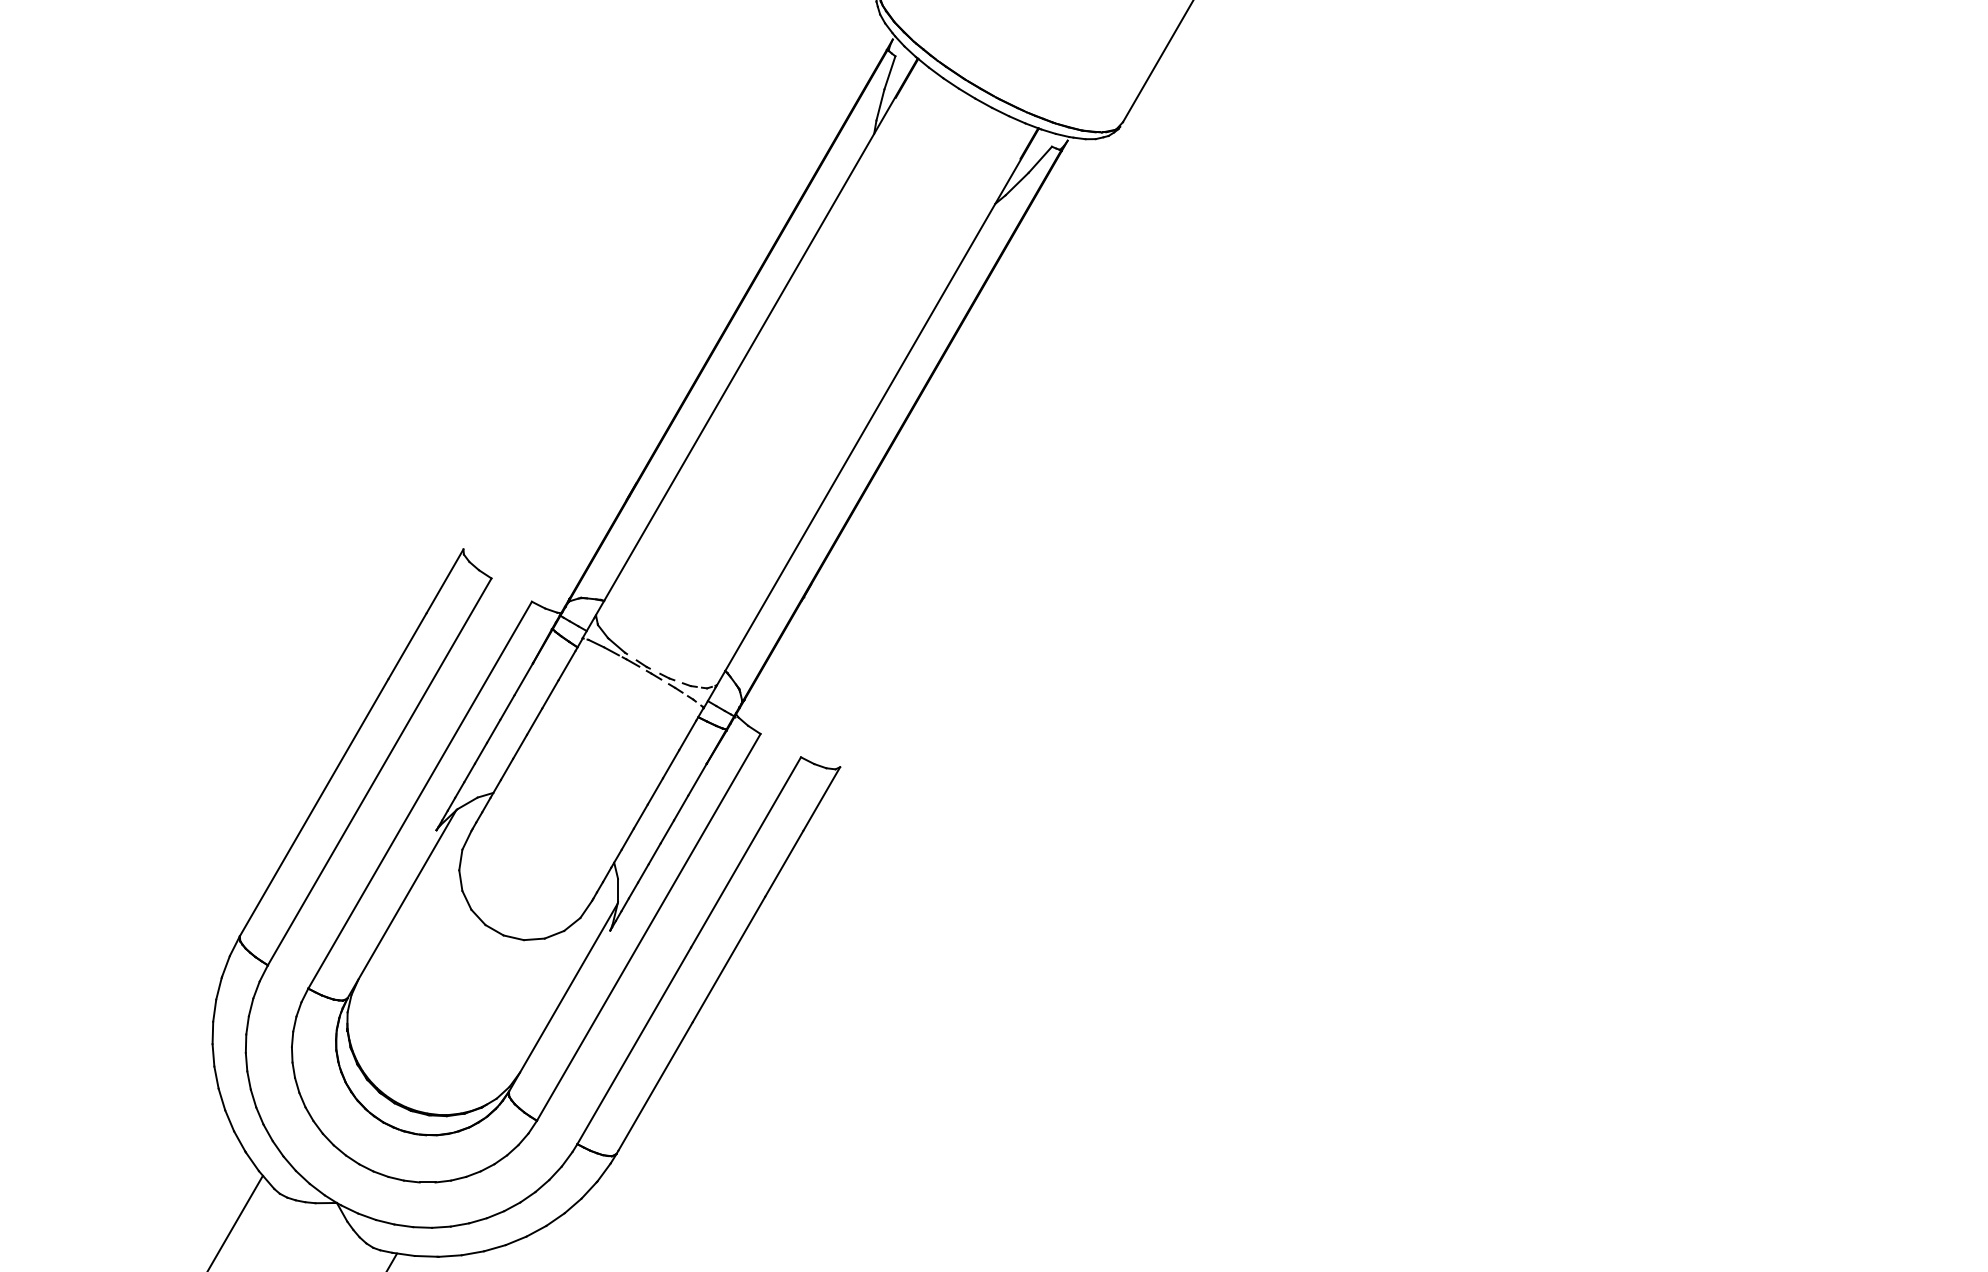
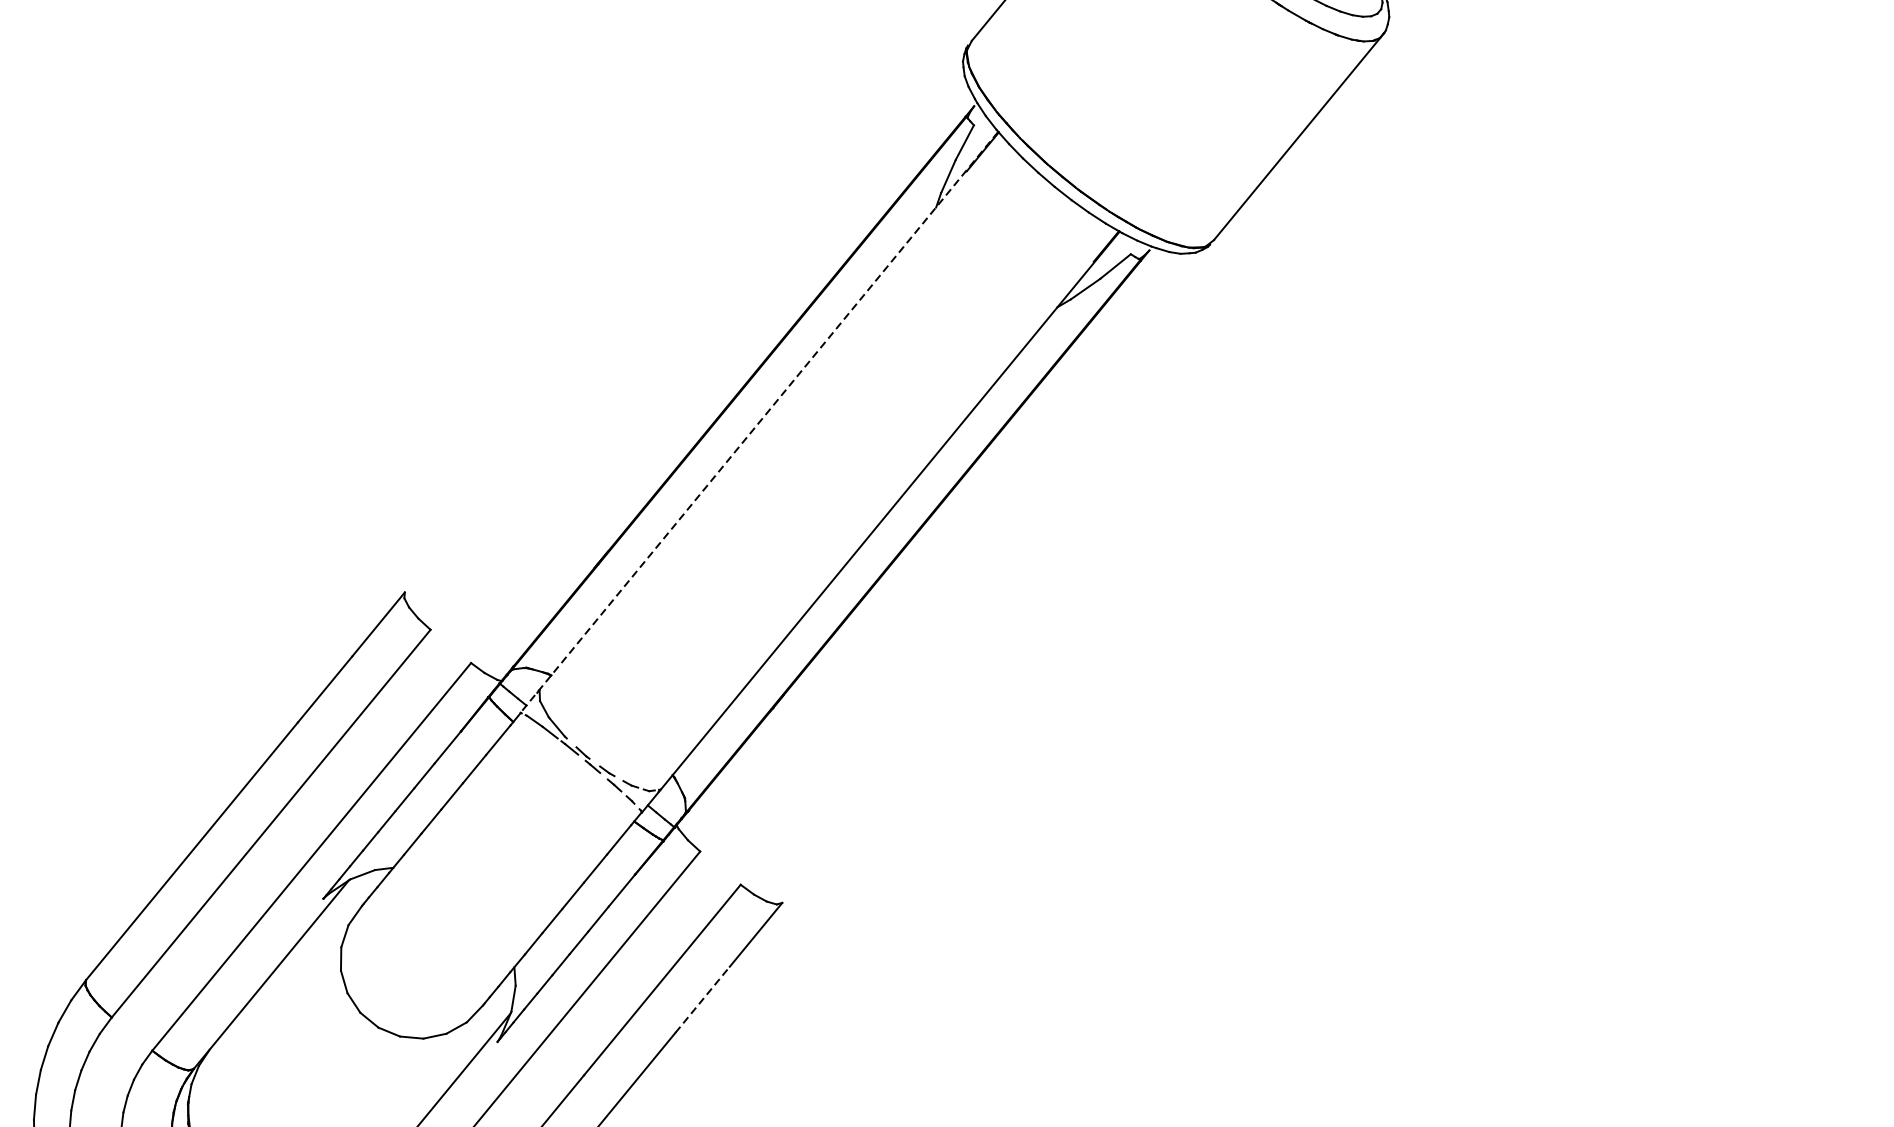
line: (750, 348) -> (759, 422), solid -> dashed
line: (784, 863) -> (702, 999), solid -> dashed

